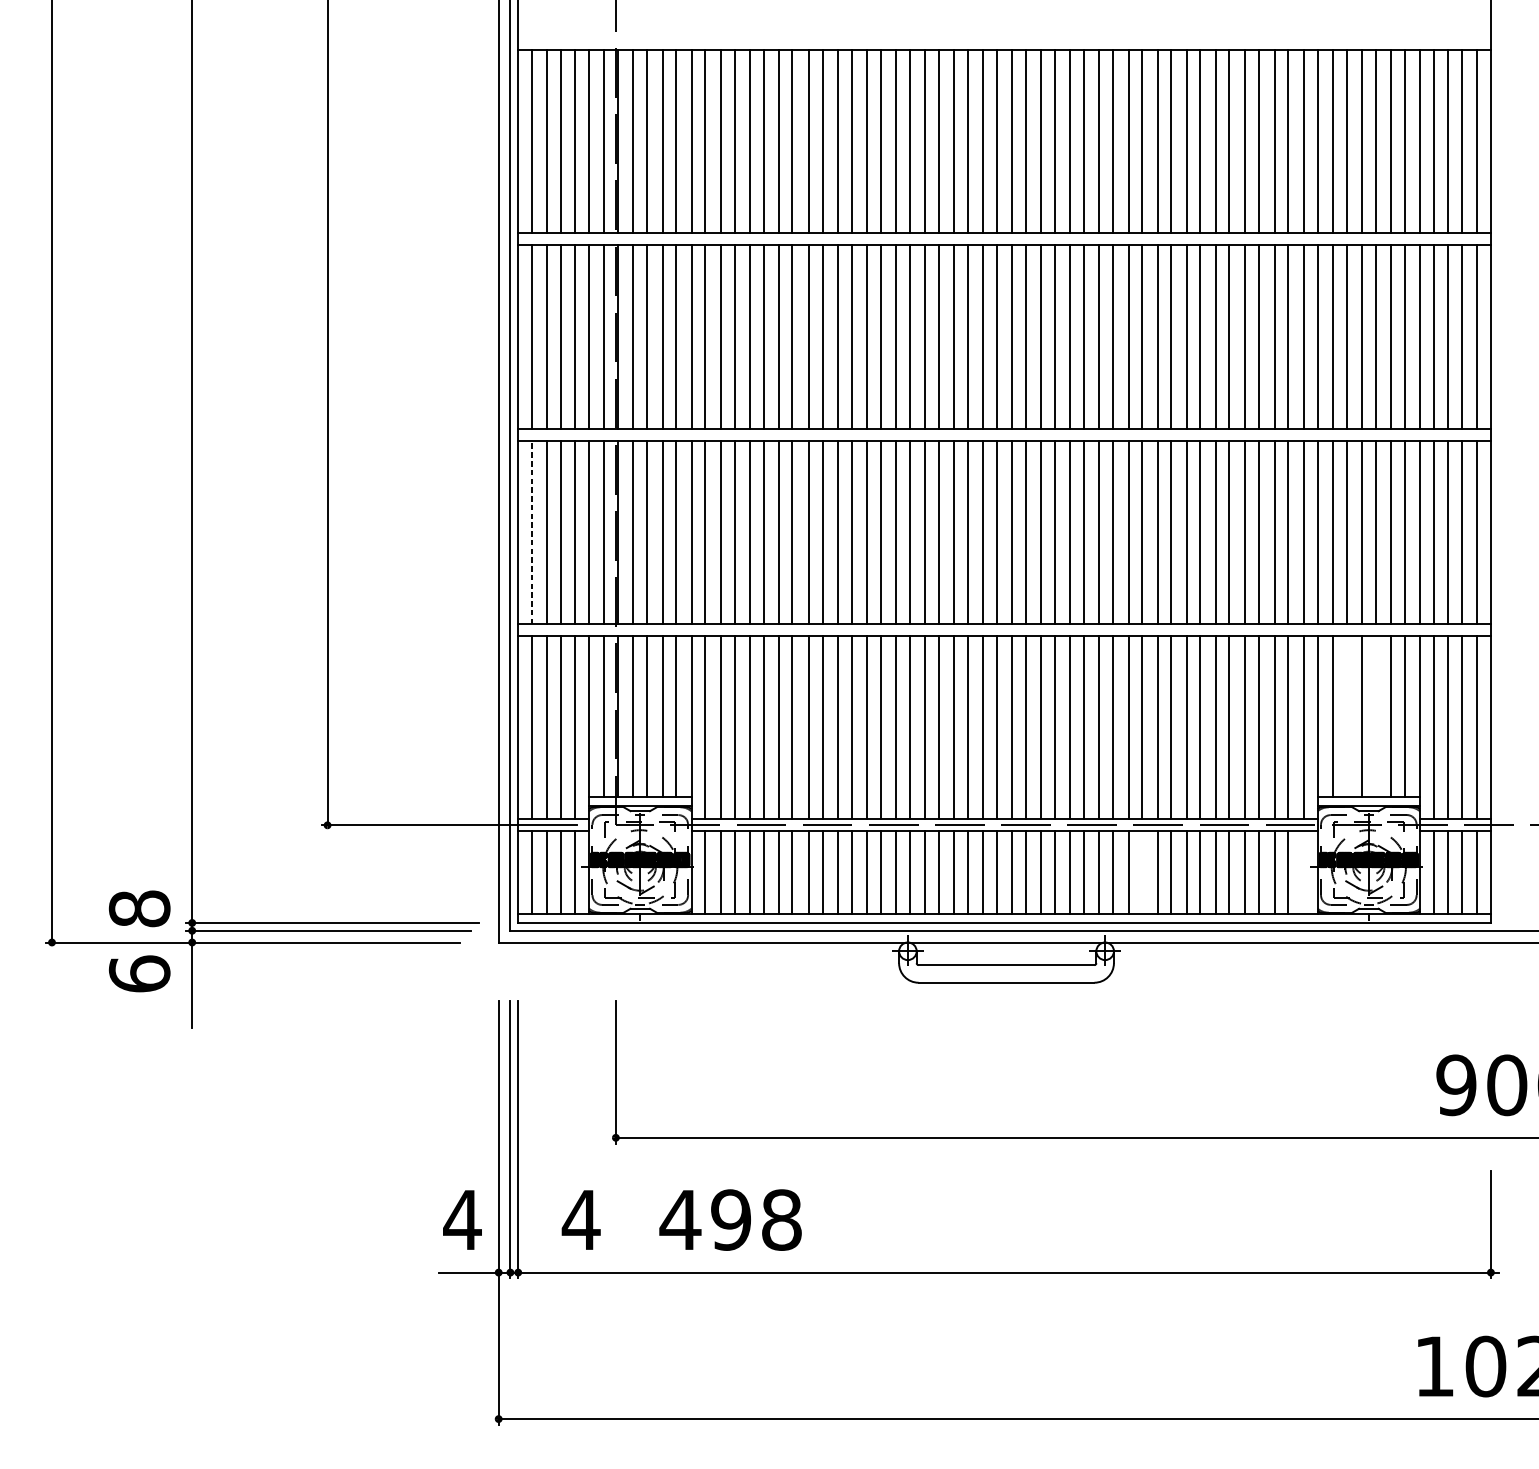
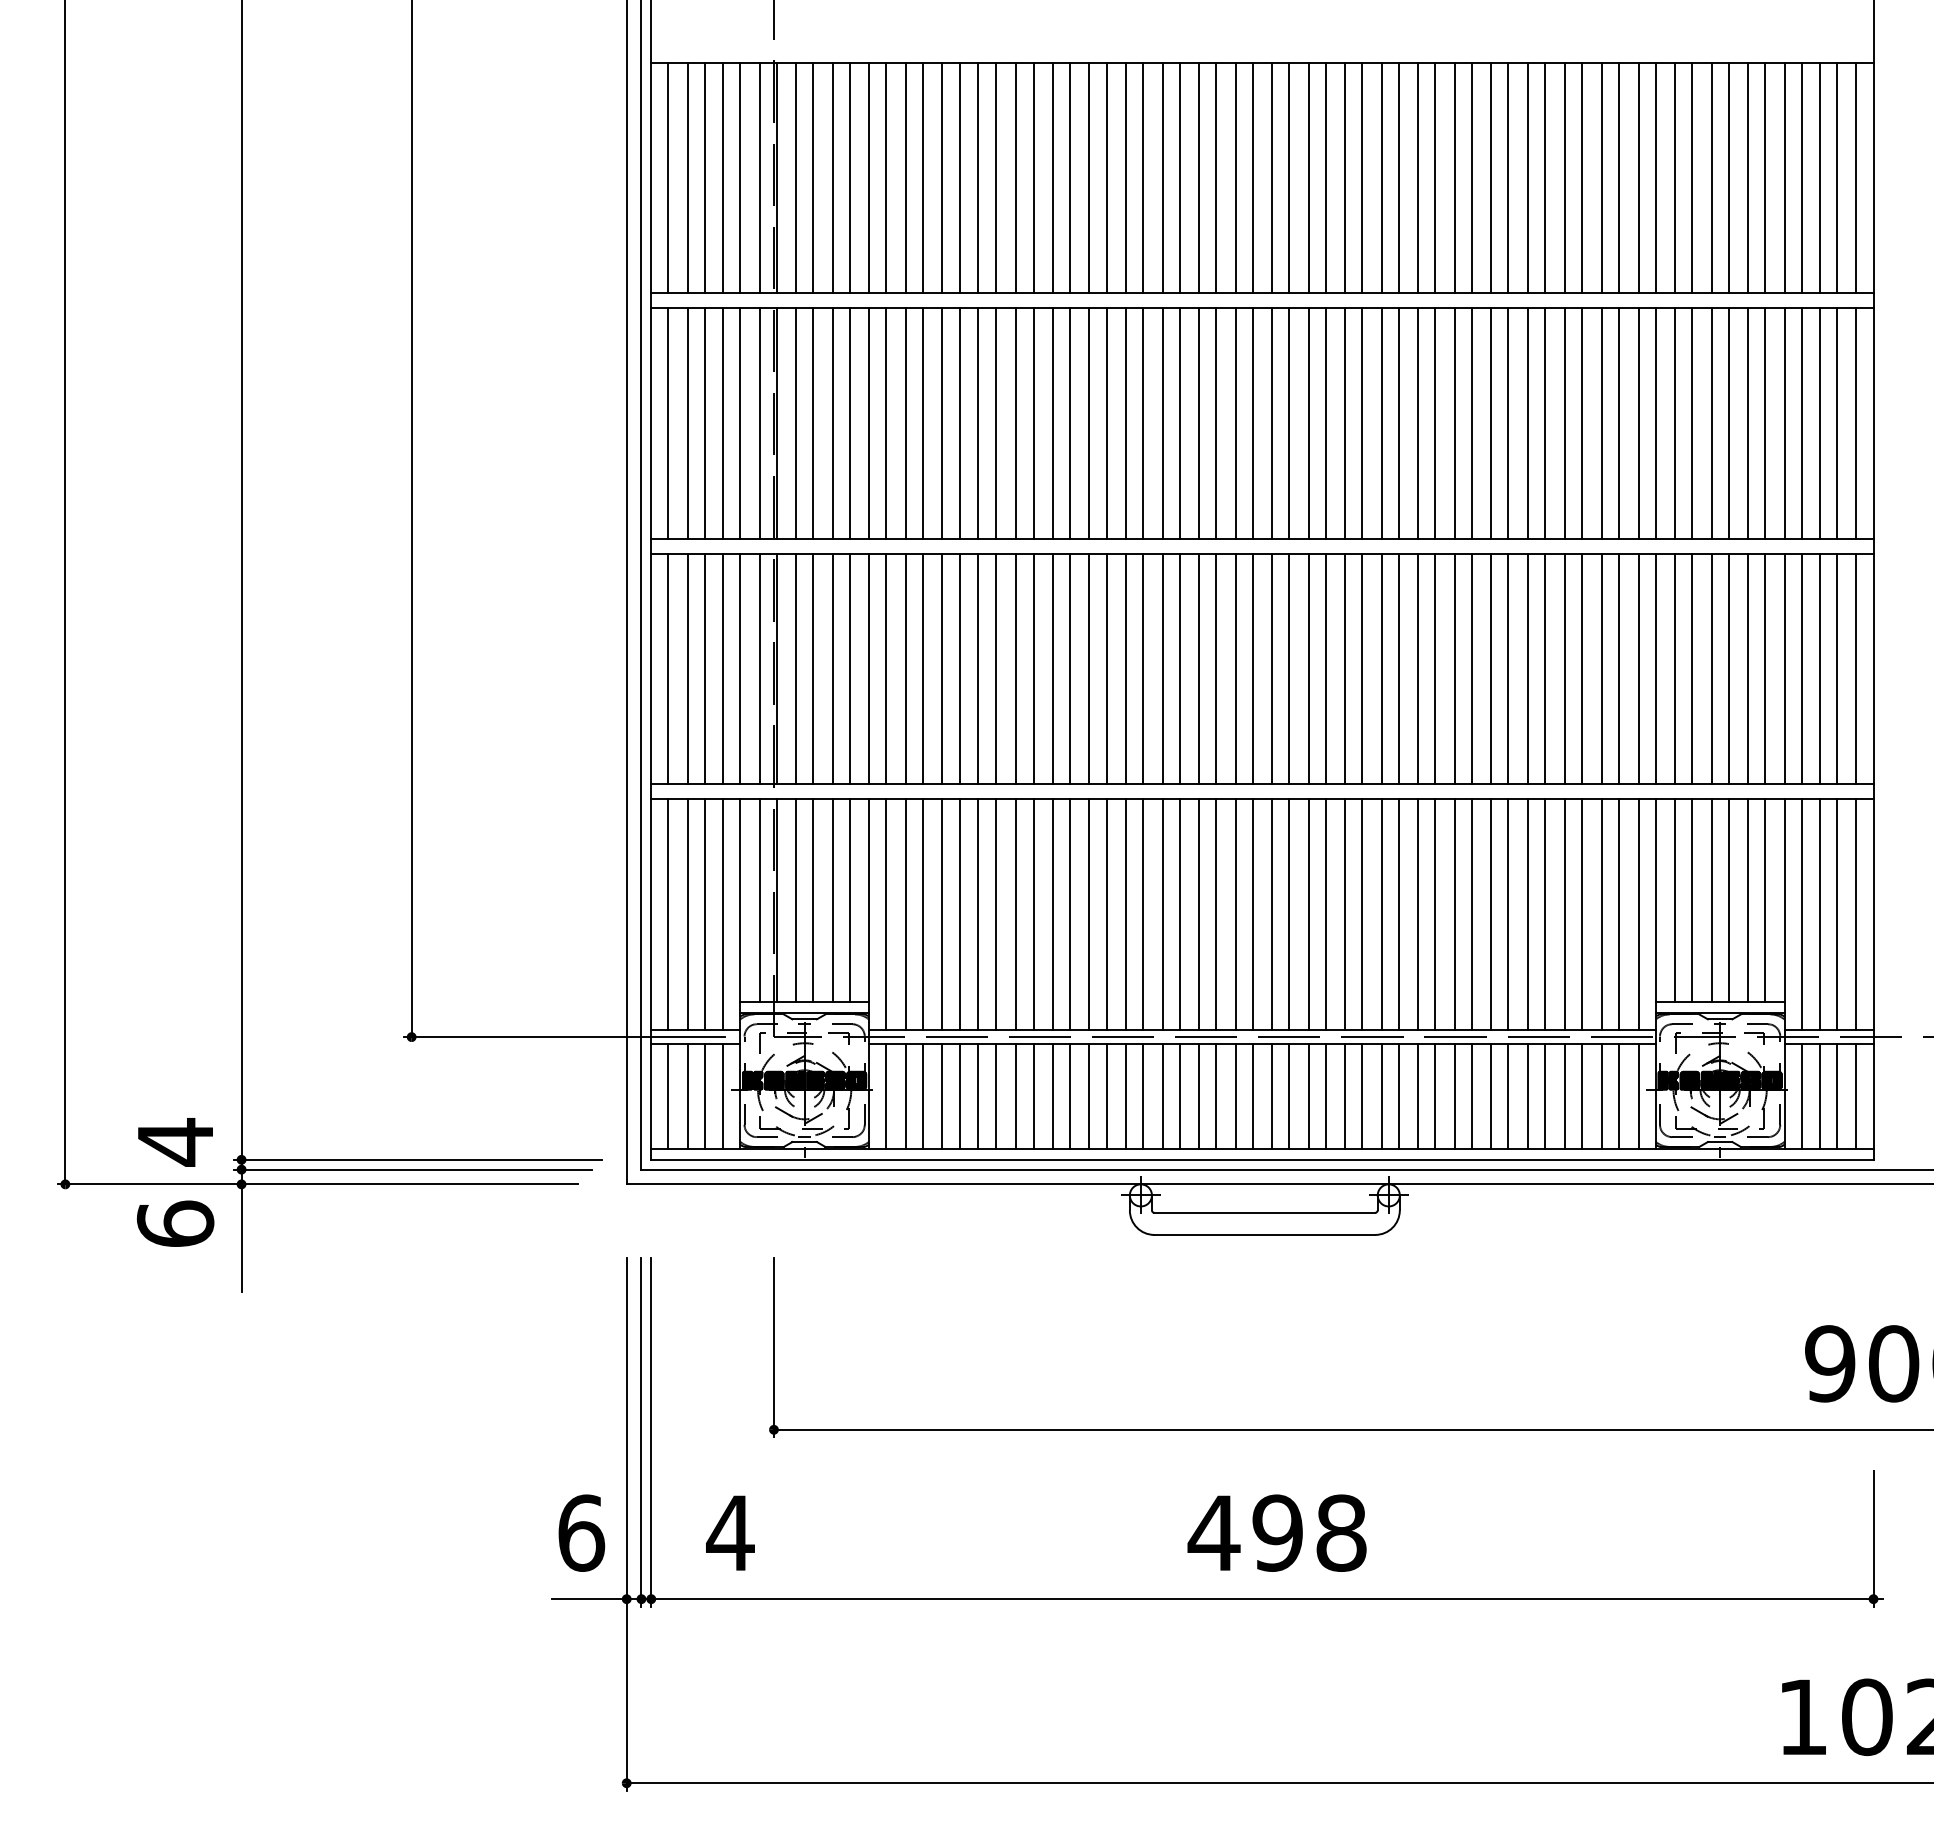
line: (531, 531) -> (668, 668), dashed -> solid
line: (1346, 716) -> (1692, 900), added
line: (1375, 716) -> (1728, 900), added
line: (1142, 872) -> (1435, 1096), added
line: (1303, 872) -> (1638, 1096), added
text: (139, 909) -> (175, 1142), 8 -> 4
text: (461, 1219) -> (580, 1532), 4 -> 6
text: (730, 1219) -> (1276, 1532), moved

